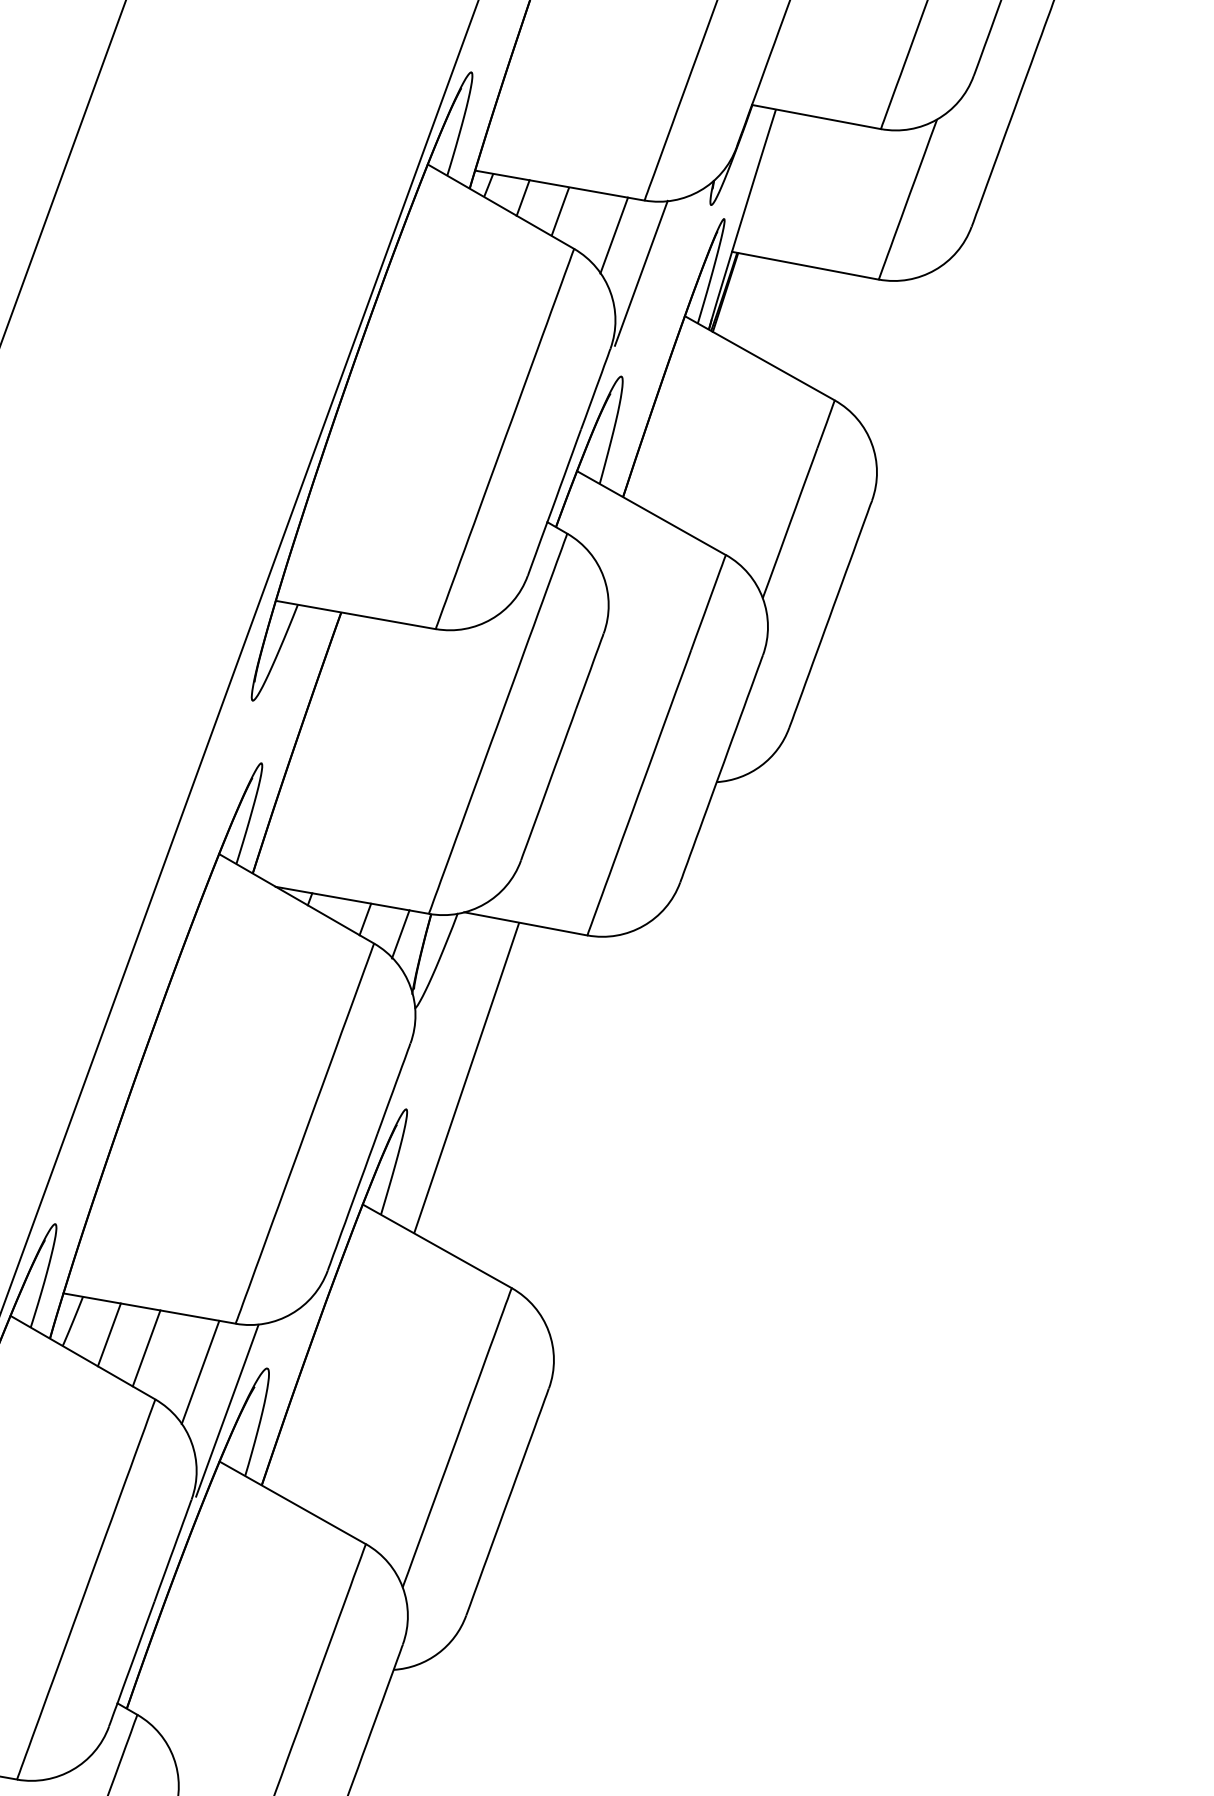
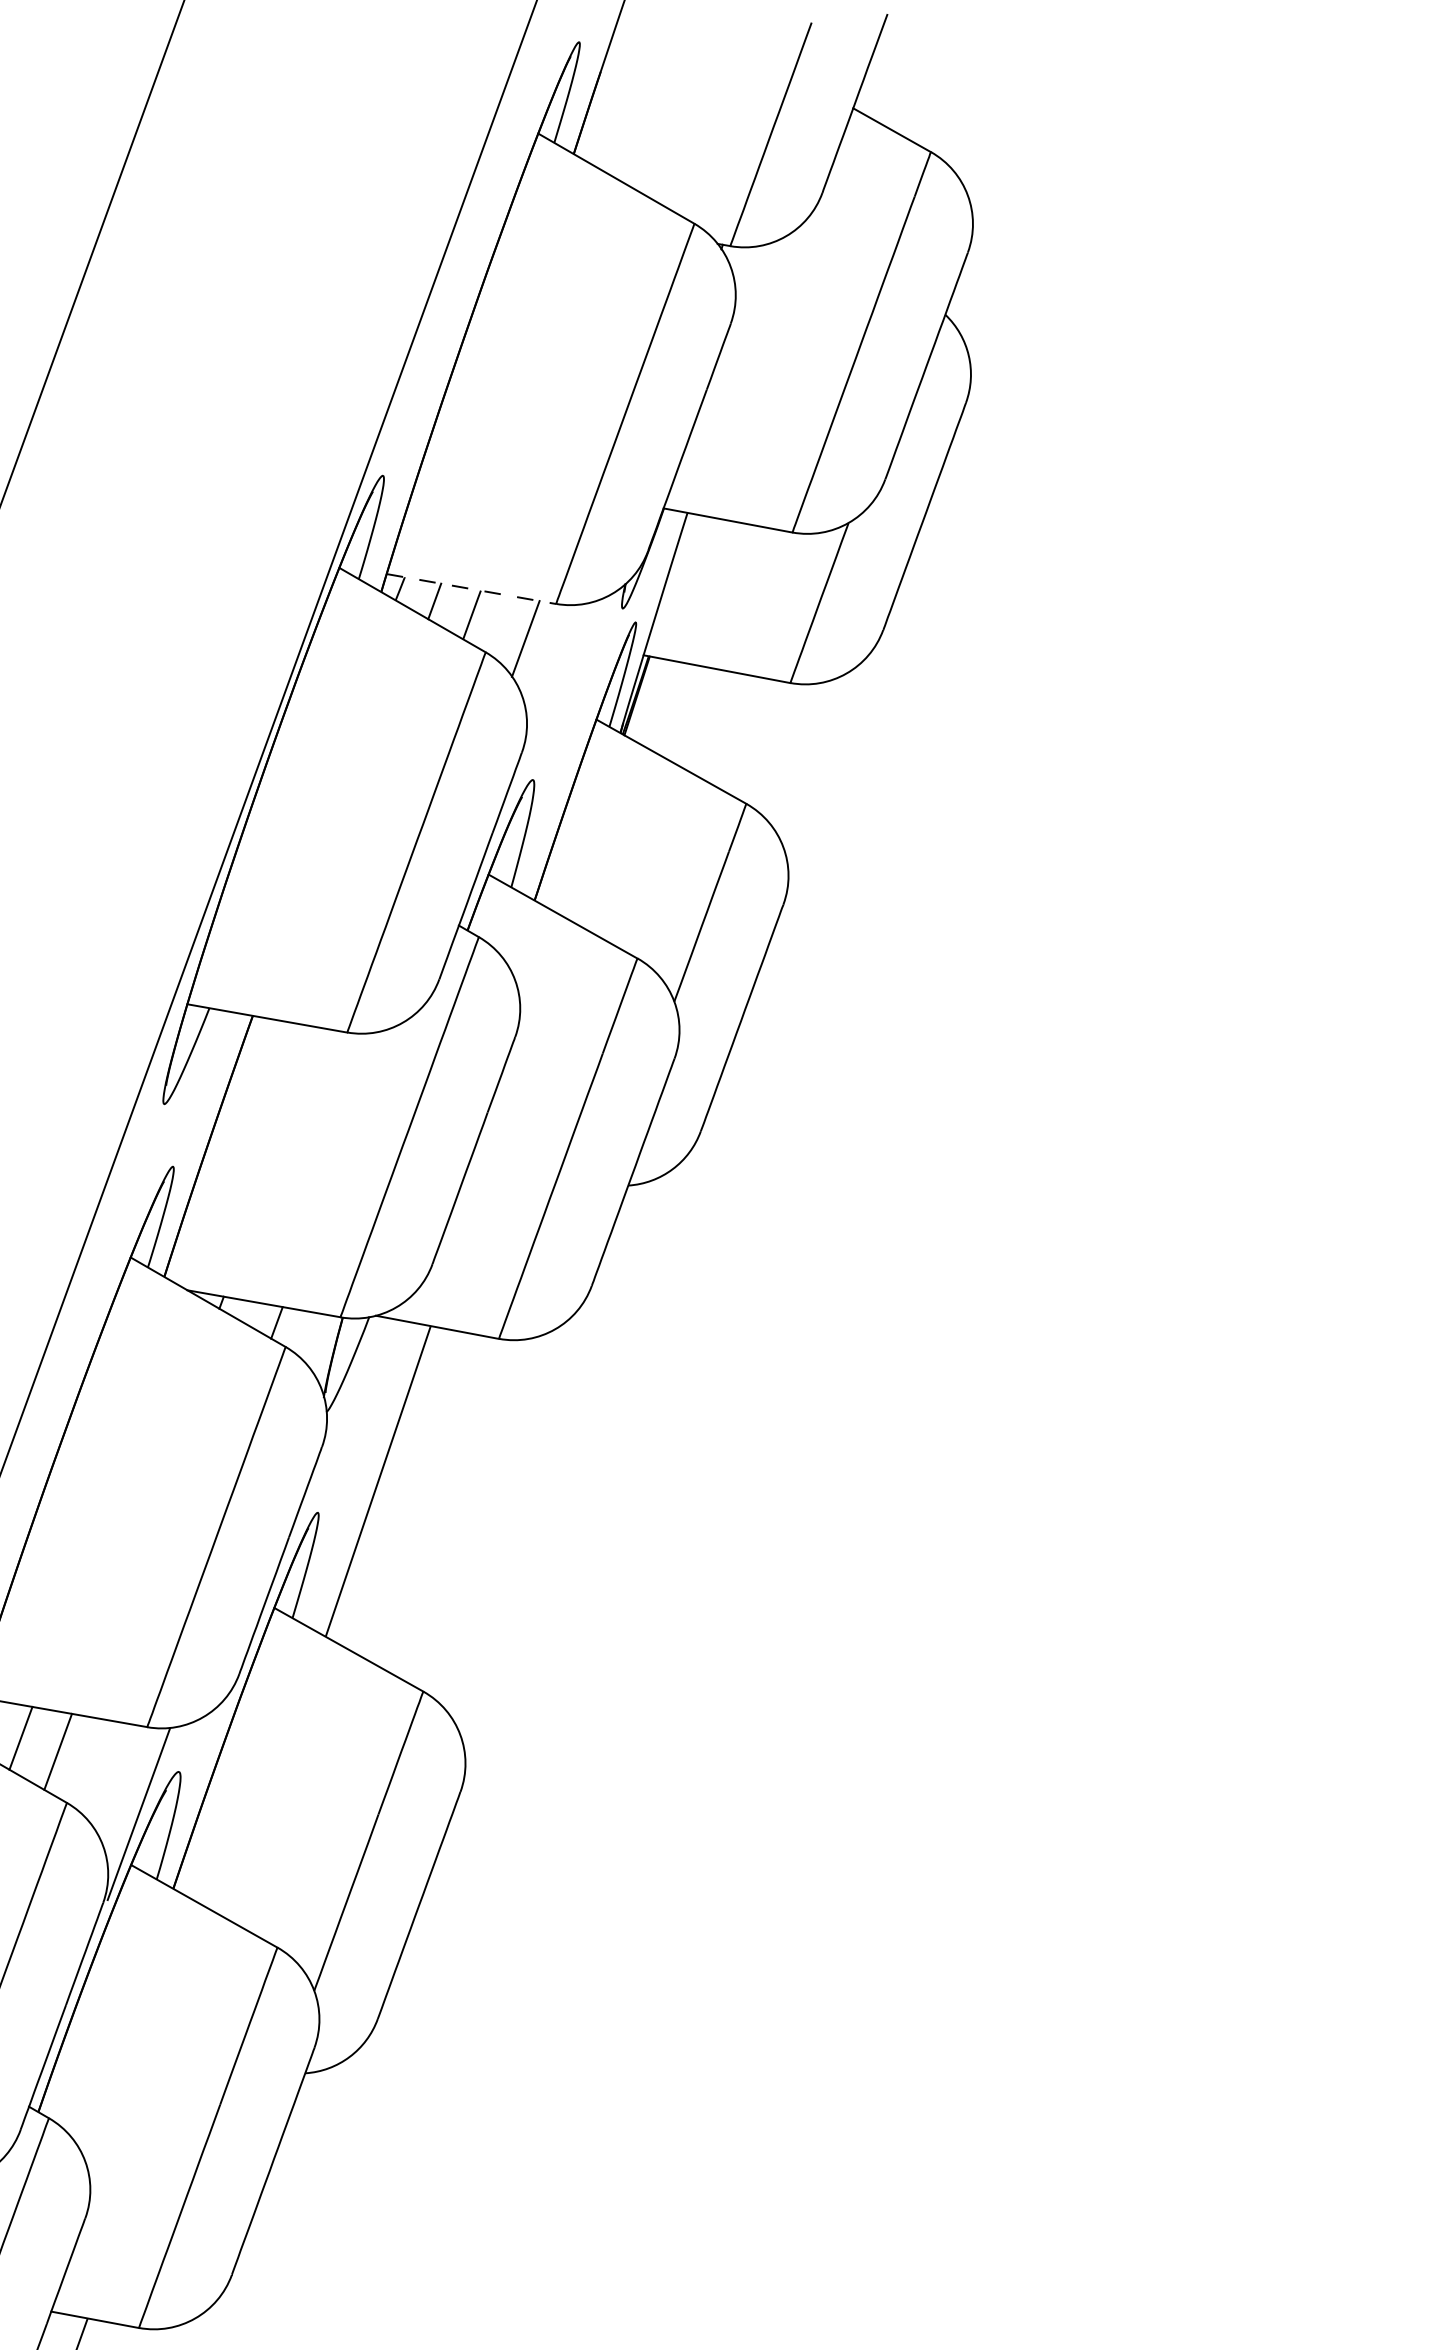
line: (559, 186) -> (471, 589), solid -> dashed
line: (640, 273) -> (552, 676), removed
line: (400, 934) -> (312, 1337), removed
line: (199, 1372) -> (111, 1775), removed

